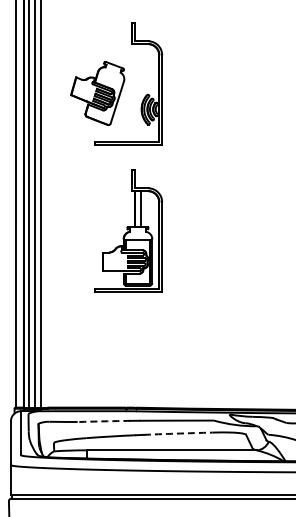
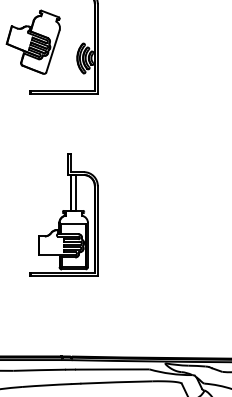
part: (128, 230) -> (64, 214), moved
arc: (104, 421) -> (40, 370), dashed -> solid
arc: (180, 433) -> (116, 382), dashed -> solid

